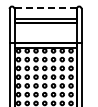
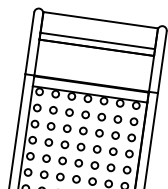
line: (45, 8) -> (100, 20), dashed -> solid

